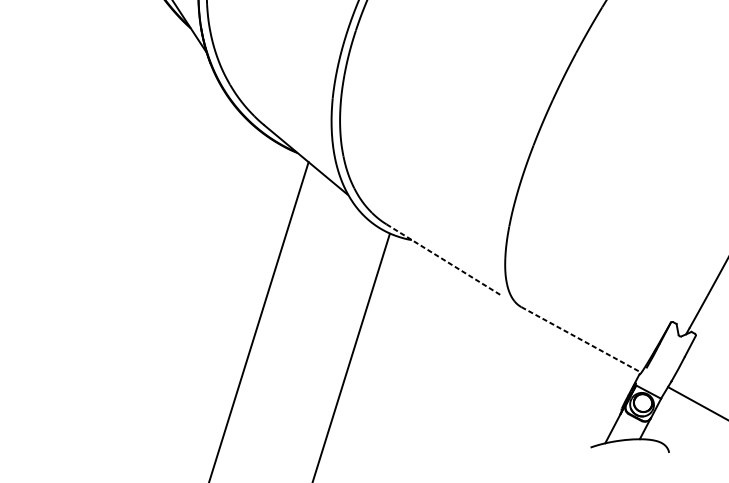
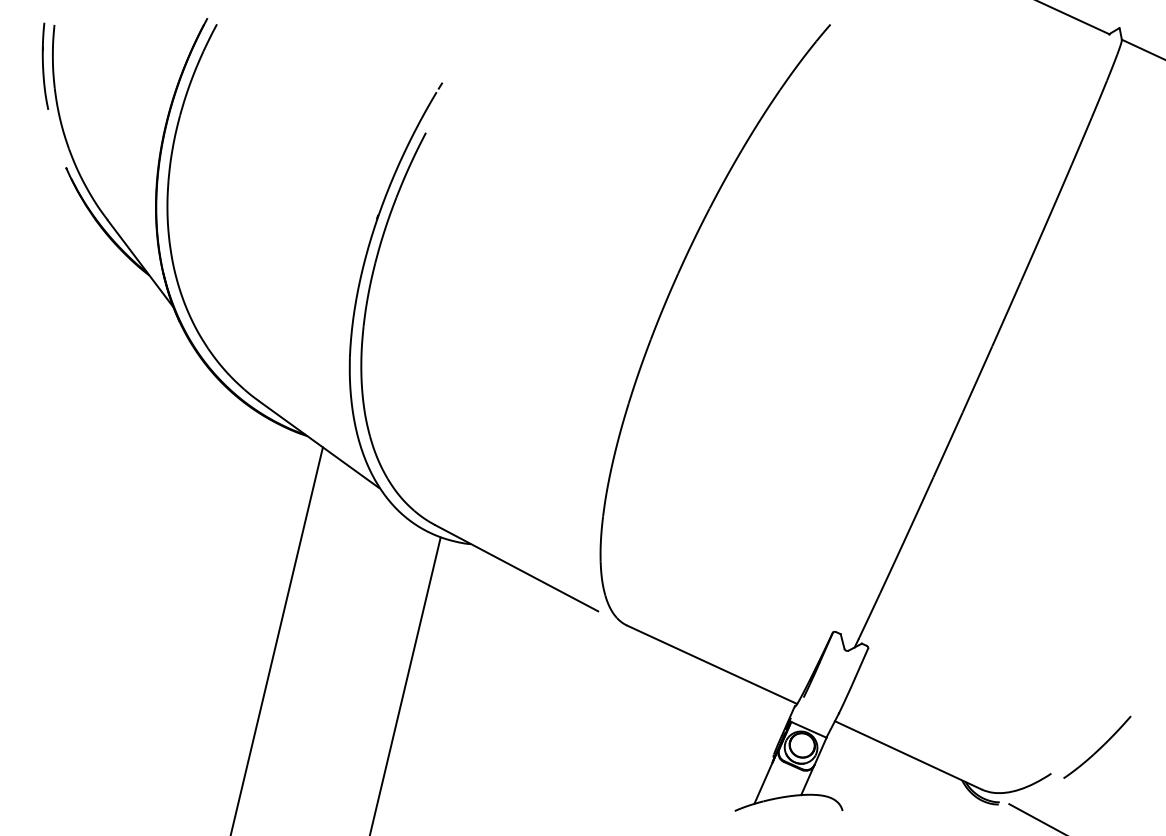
line: (444, 260) -> (517, 568), dashed -> solid
line: (581, 339) -> (712, 664), dashed -> solid

